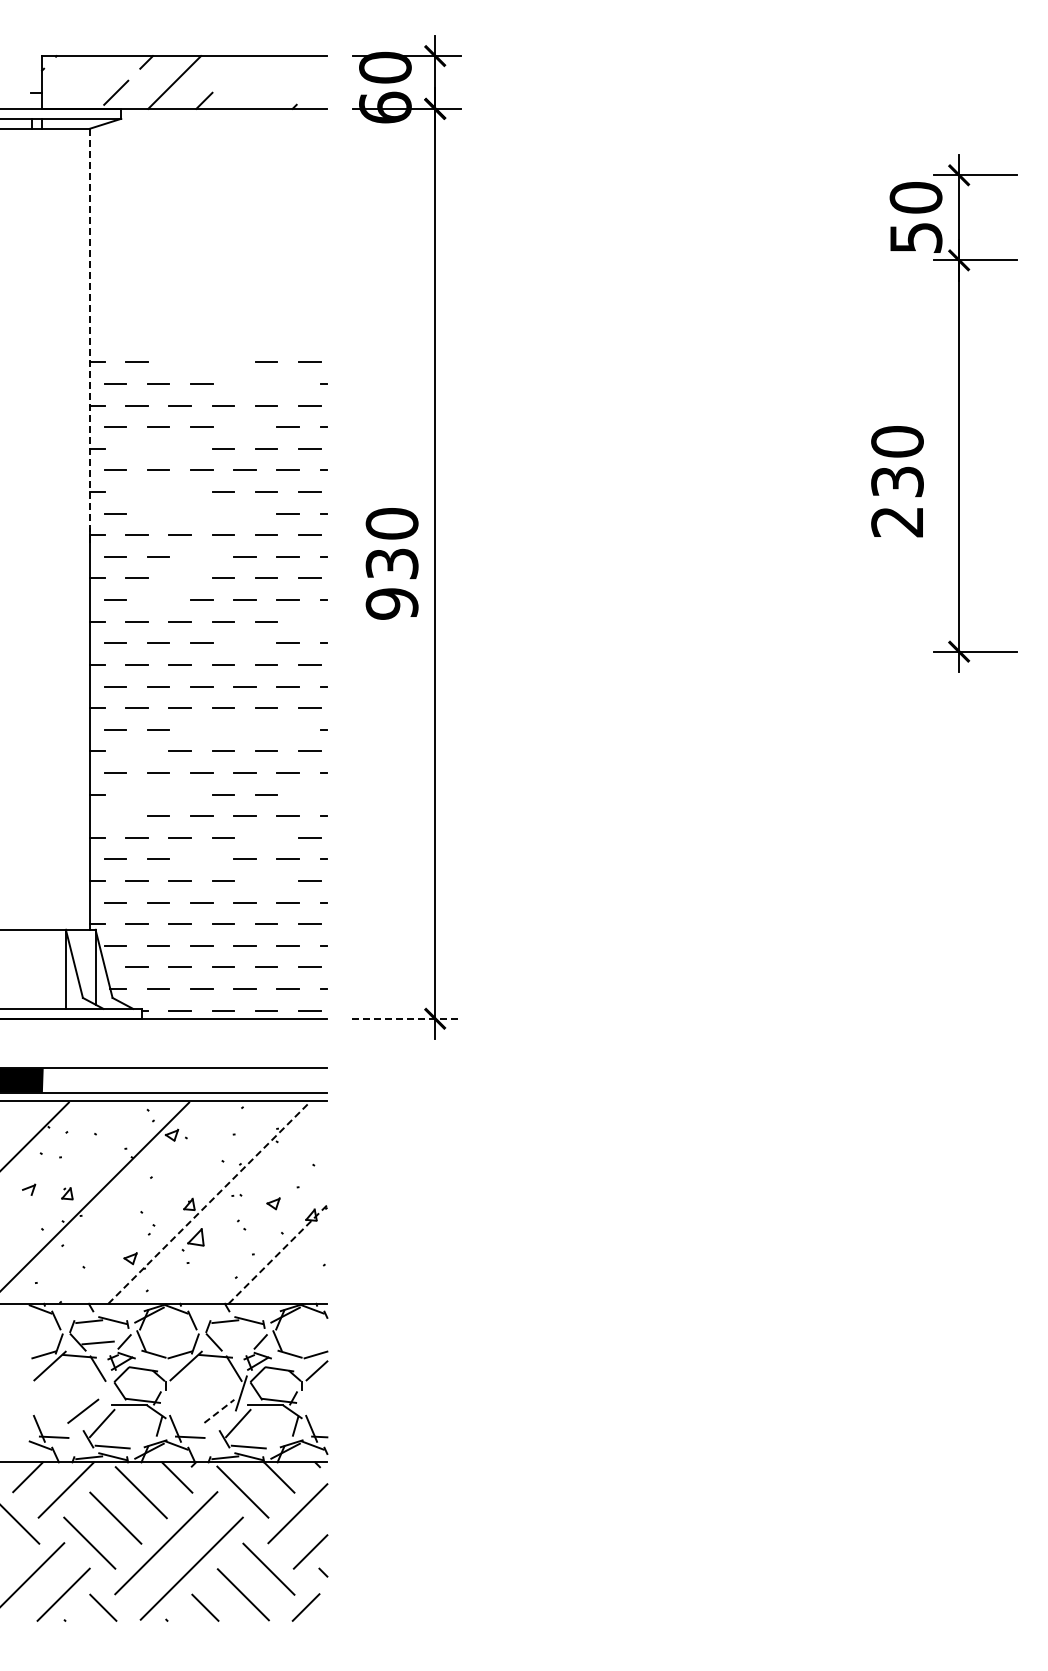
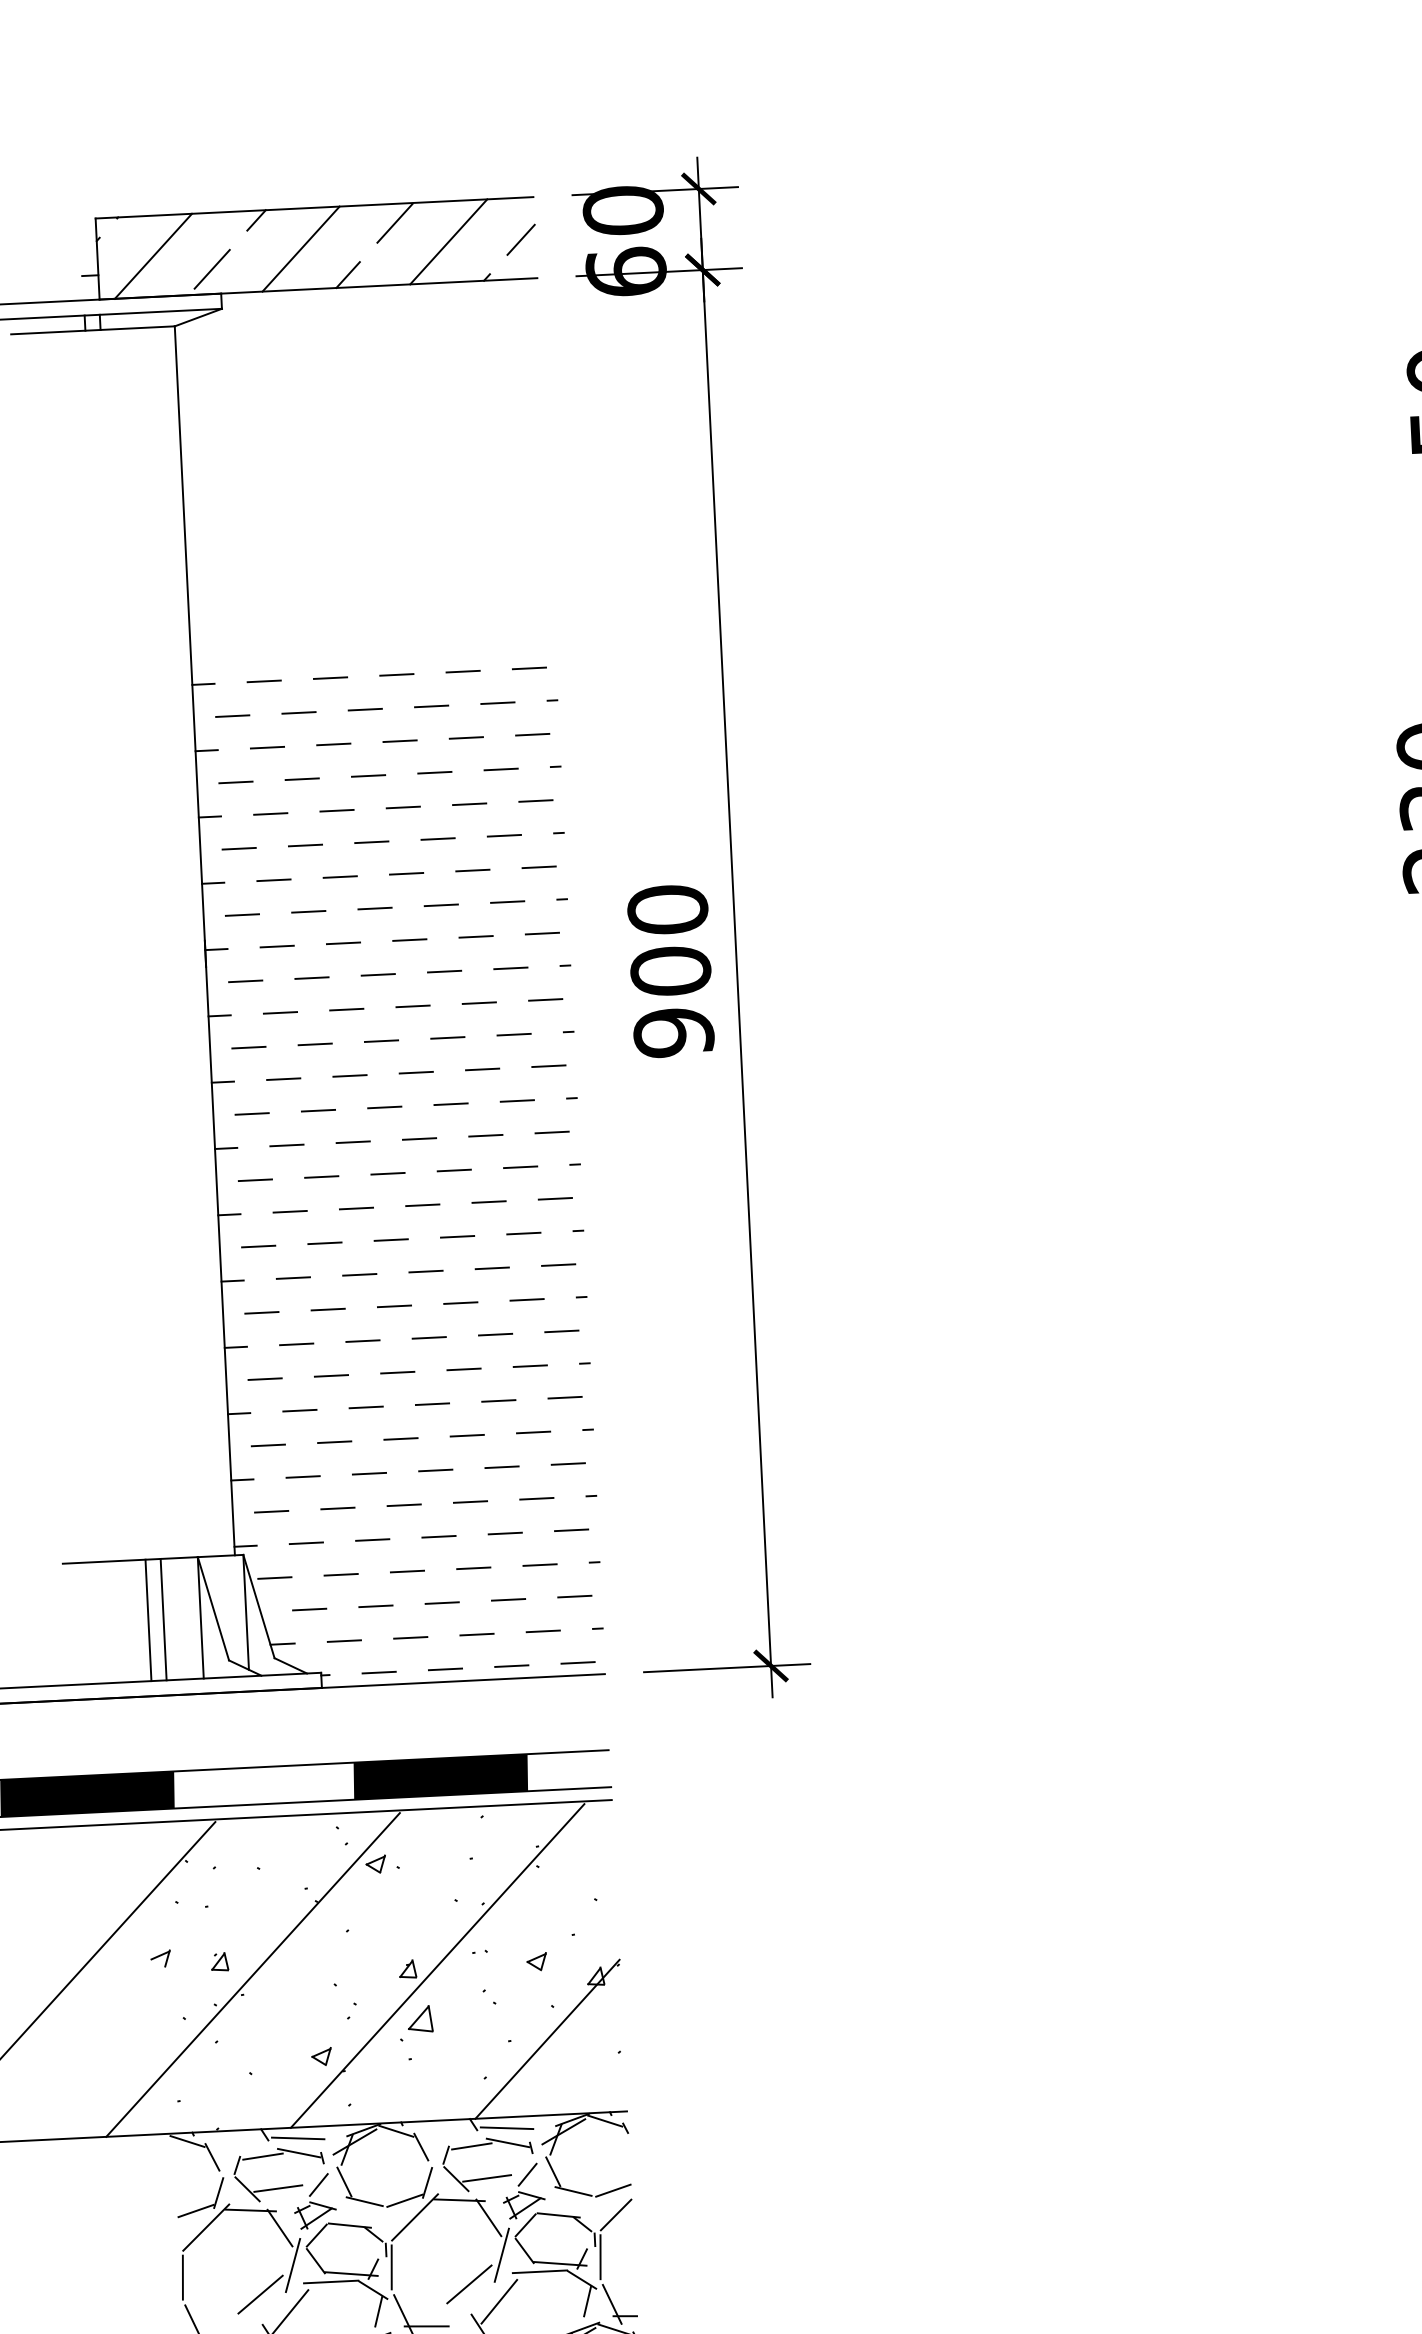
line: (236, 68) -> (394, 222), added
line: (78, 82) -> (153, 256), added
line: (270, 82) -> (448, 241), added
line: (317, 83) -> (520, 239), added
line: (90, 337) -> (191, 646), dashed -> solid
line: (179, 361) -> (329, 676), added
line: (223, 361) -> (396, 673), added
line: (244, 383) -> (430, 705), added
line: (287, 383) -> (496, 702), added
line: (244, 426) -> (434, 771), added
line: (136, 448) -> (270, 813), added
line: (179, 448) -> (335, 810), added
line: (136, 491) -> (273, 879), added
line: (179, 491) -> (339, 876), added
line: (158, 513) -> (308, 911), added
line: (201, 513) -> (374, 908), added
line: (244, 513) -> (440, 905), added
line: (201, 556) -> (377, 974), added
text: (391, 563) -> (669, 970), 930 -> 900
line: (179, 577) -> (345, 1008), added
line: (158, 599) -> (315, 1043), added
line: (309, 621) -> (548, 1065), added
line: (244, 642) -> (450, 1102), added
line: (201, 729) -> (390, 1239), added
line: (244, 729) -> (456, 1236), added
line: (287, 729) -> (522, 1233), added
line: (136, 750) -> (292, 1276), added
line: (136, 794) -> (295, 1344), added
line: (179, 794) -> (361, 1341), added
line: (309, 794) -> (561, 1331), added
line: (115, 815) -> (265, 1378), added
line: (266, 837) -> (498, 1400), added
line: (201, 858) -> (400, 1437), added
line: (266, 880) -> (501, 1466), added
line: (31, 968) -> (147, 1619), added
line: (41, 968) -> (163, 1618), added
line: (407, 1018) -> (728, 1667), dashed -> solid
fill: (216, 1080) -> (440, 1777), added
line: (209, 1202) -> (438, 1964), dashed -> solid
line: (277, 1254) -> (546, 2039), dashed -> solid
line: (112, 1310) -> (297, 2137), added
line: (248, 1310) -> (506, 2127), added
line: (233, 1342) -> (485, 2177), added
line: (104, 1393) -> (291, 2265), added
line: (32, 1397) -> (181, 2277), added
line: (169, 1397) -> (391, 2266), added
line: (305, 1397) -> (600, 2256), added
line: (219, 1411) -> (469, 2284), dashed -> solid

